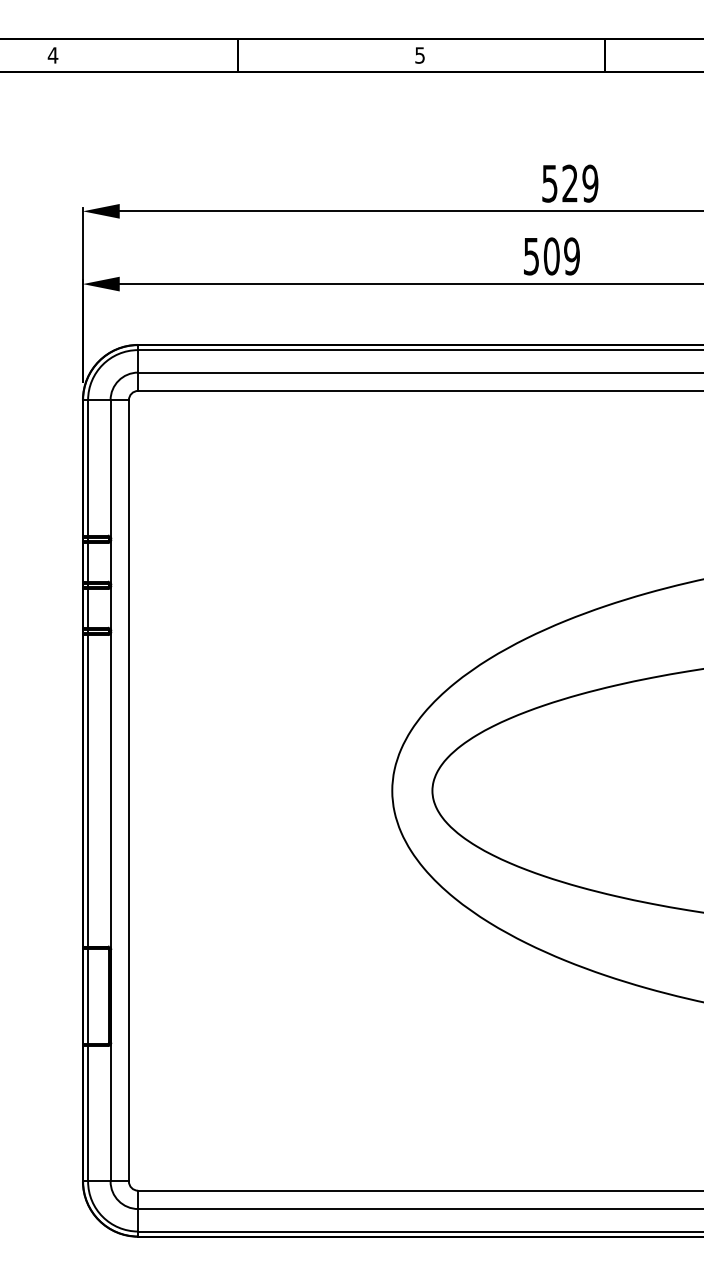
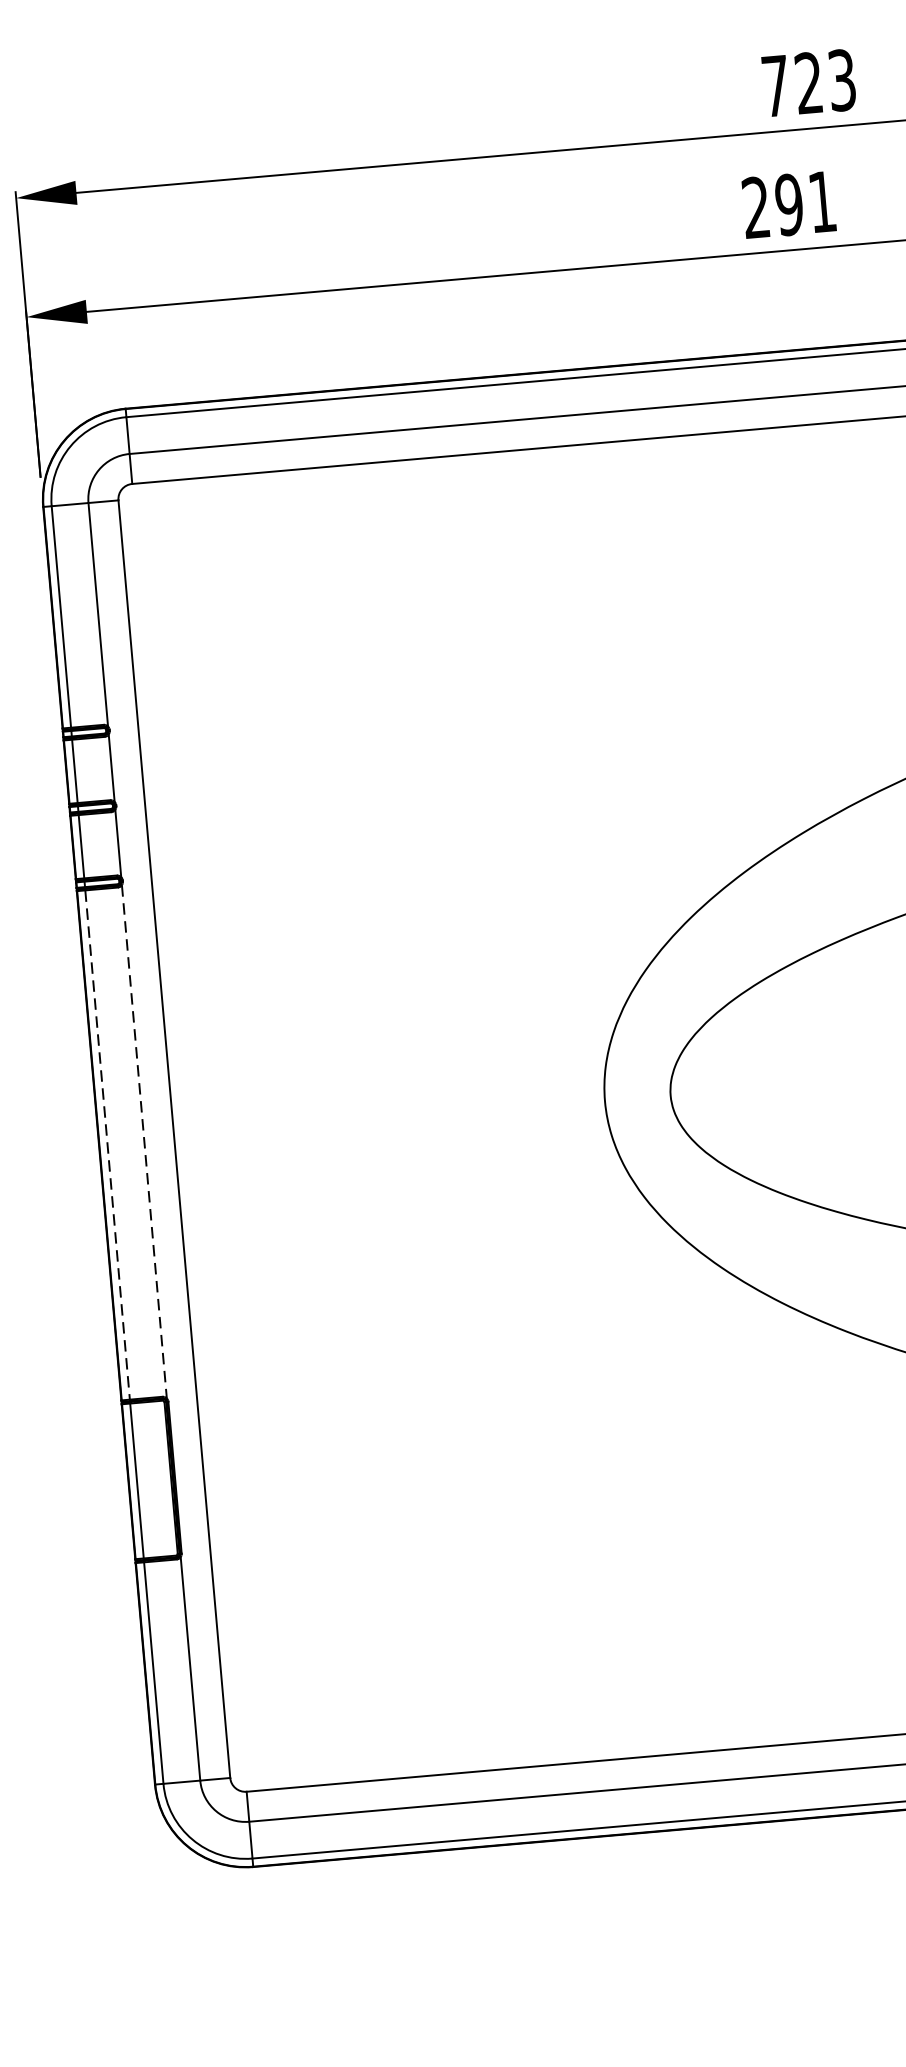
text: (570, 183) -> (809, 82), 529 -> 723
text: (551, 256) -> (788, 204), 509 -> 291
line: (88, 790) -> (108, 1144), solid -> dashed
line: (110, 790) -> (144, 1141), solid -> dashed

